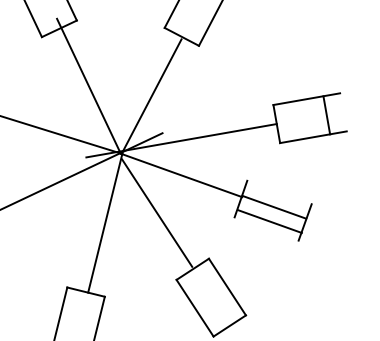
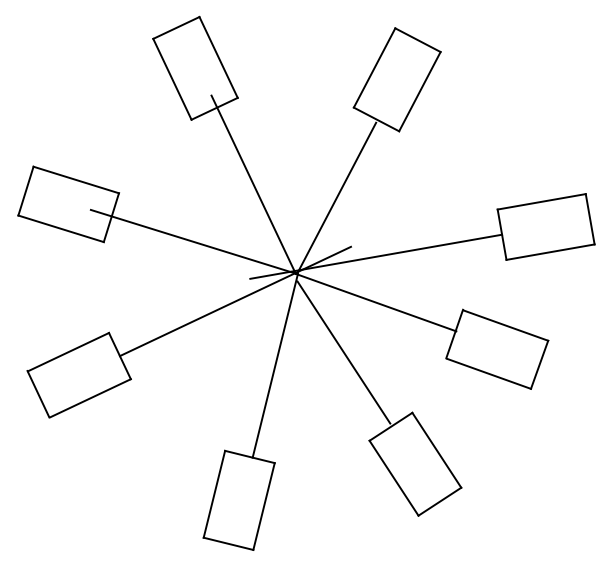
line: (326, 115) -> (589, 219), moved
line: (274, 207) -> (488, 373), moved
line: (269, 221) -> (505, 325), moved

